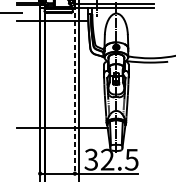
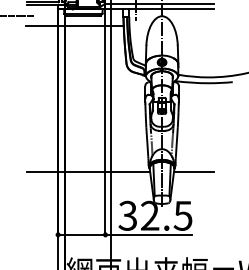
line: (74, 89) -> (105, 120), dashed -> solid
line: (139, 127) -> (193, 172), added

